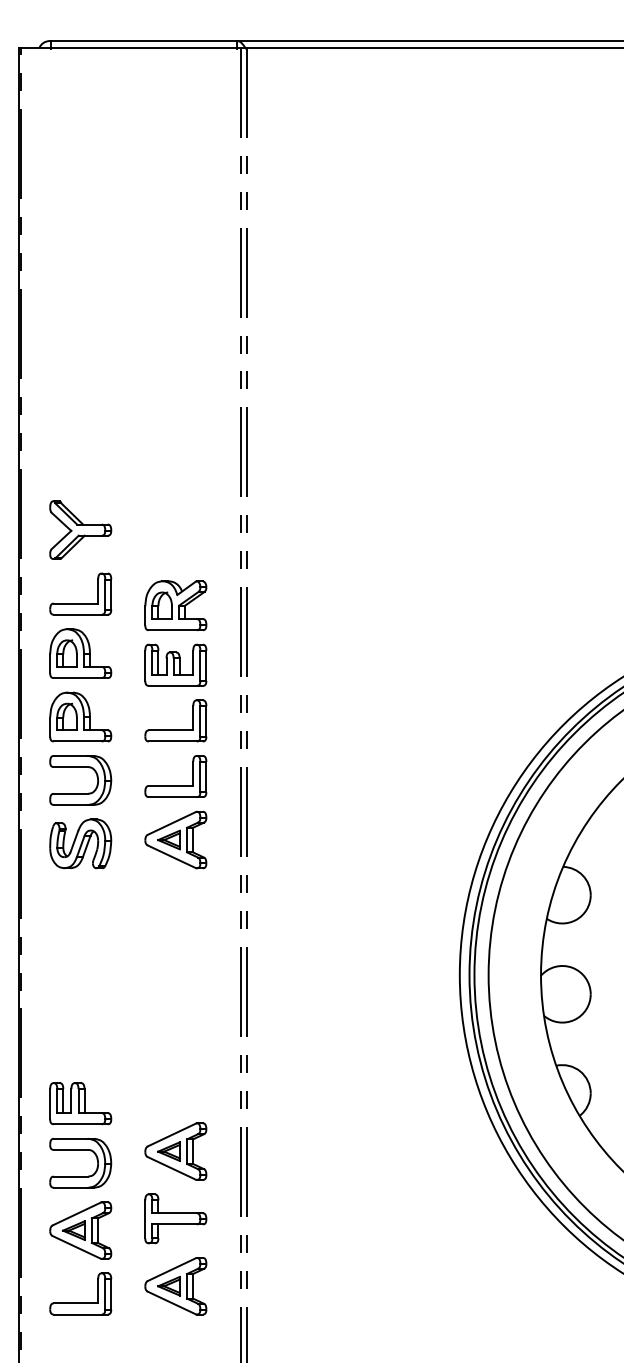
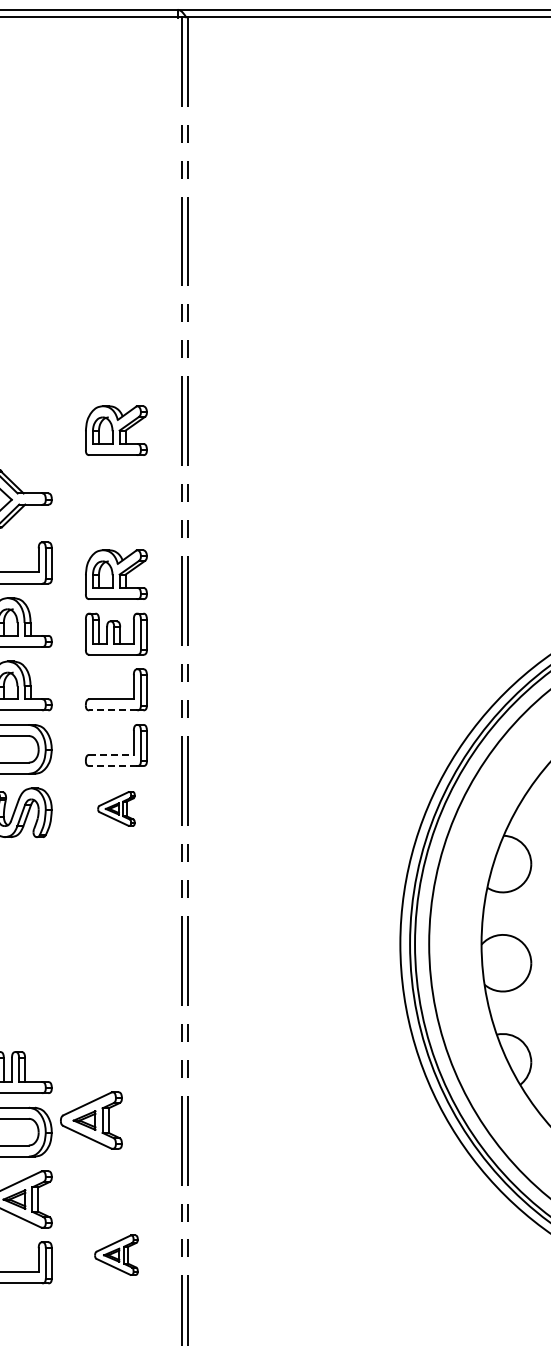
part: (175, 461) -> (116, 430), added
line: (172, 741) -> (113, 710), solid -> dashed
line: (171, 786) -> (112, 755), solid -> dashed
line: (172, 797) -> (113, 766), solid -> dashed
part: (175, 839) -> (116, 808), size x0.6
part: (175, 1151) -> (91, 1120), moved
part: (175, 1218) -> (116, 1187), removed
part: (175, 1286) -> (116, 1255), size x0.7

